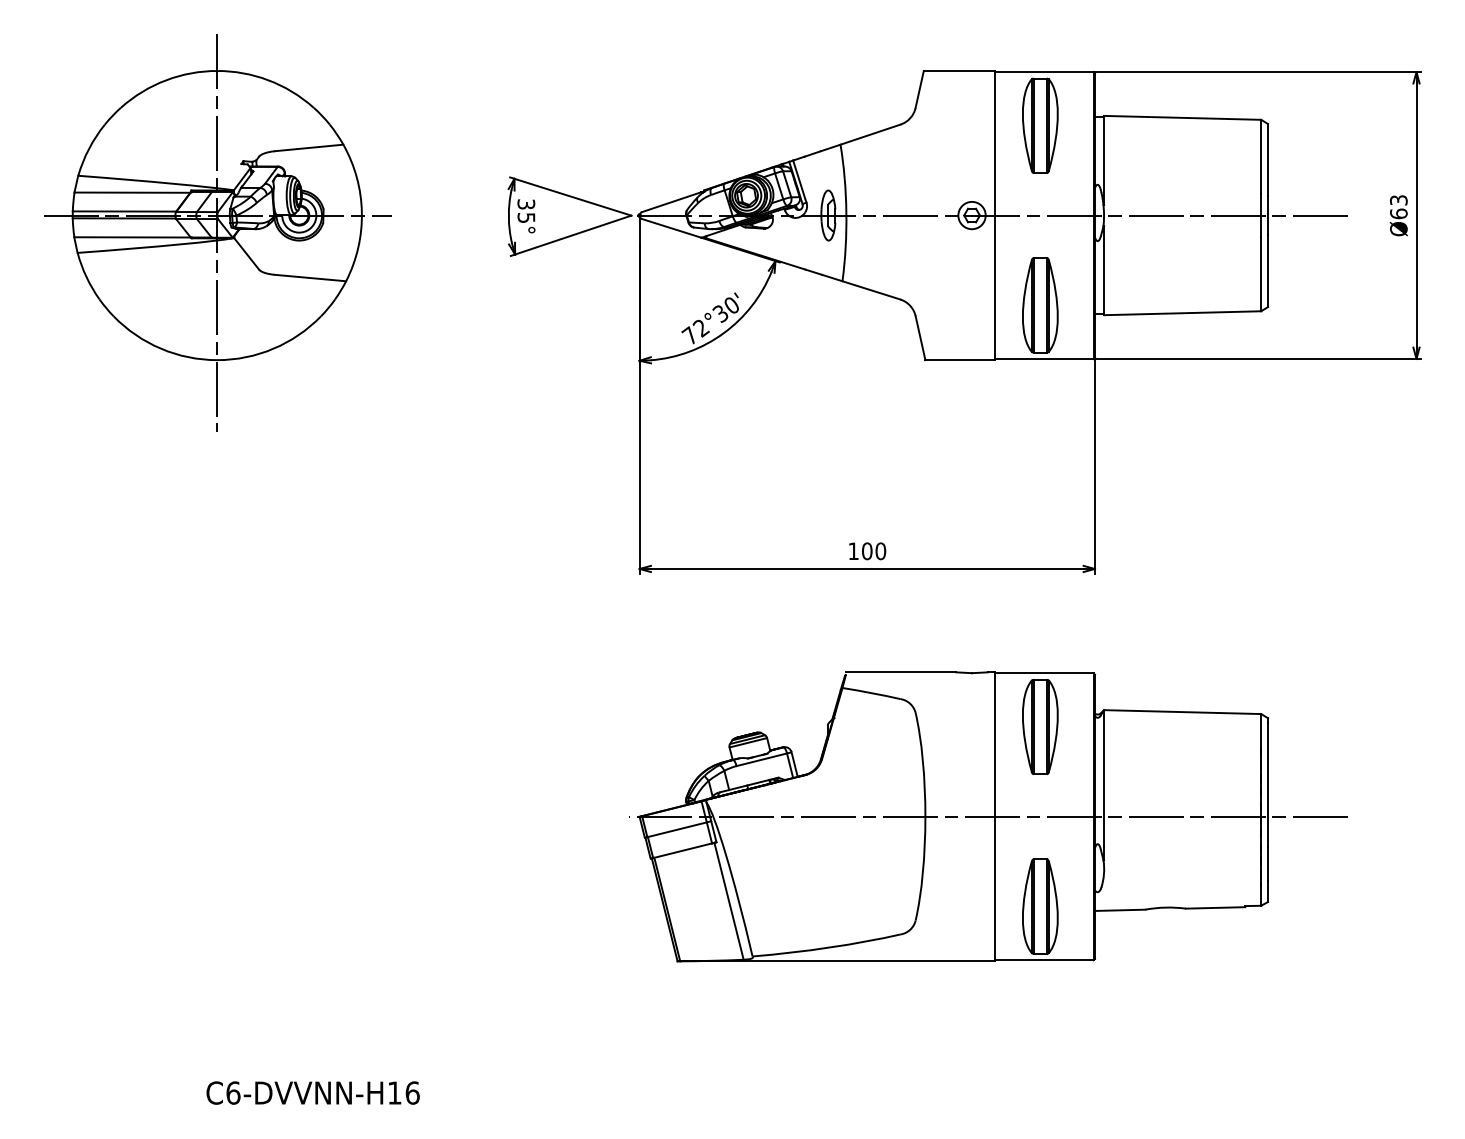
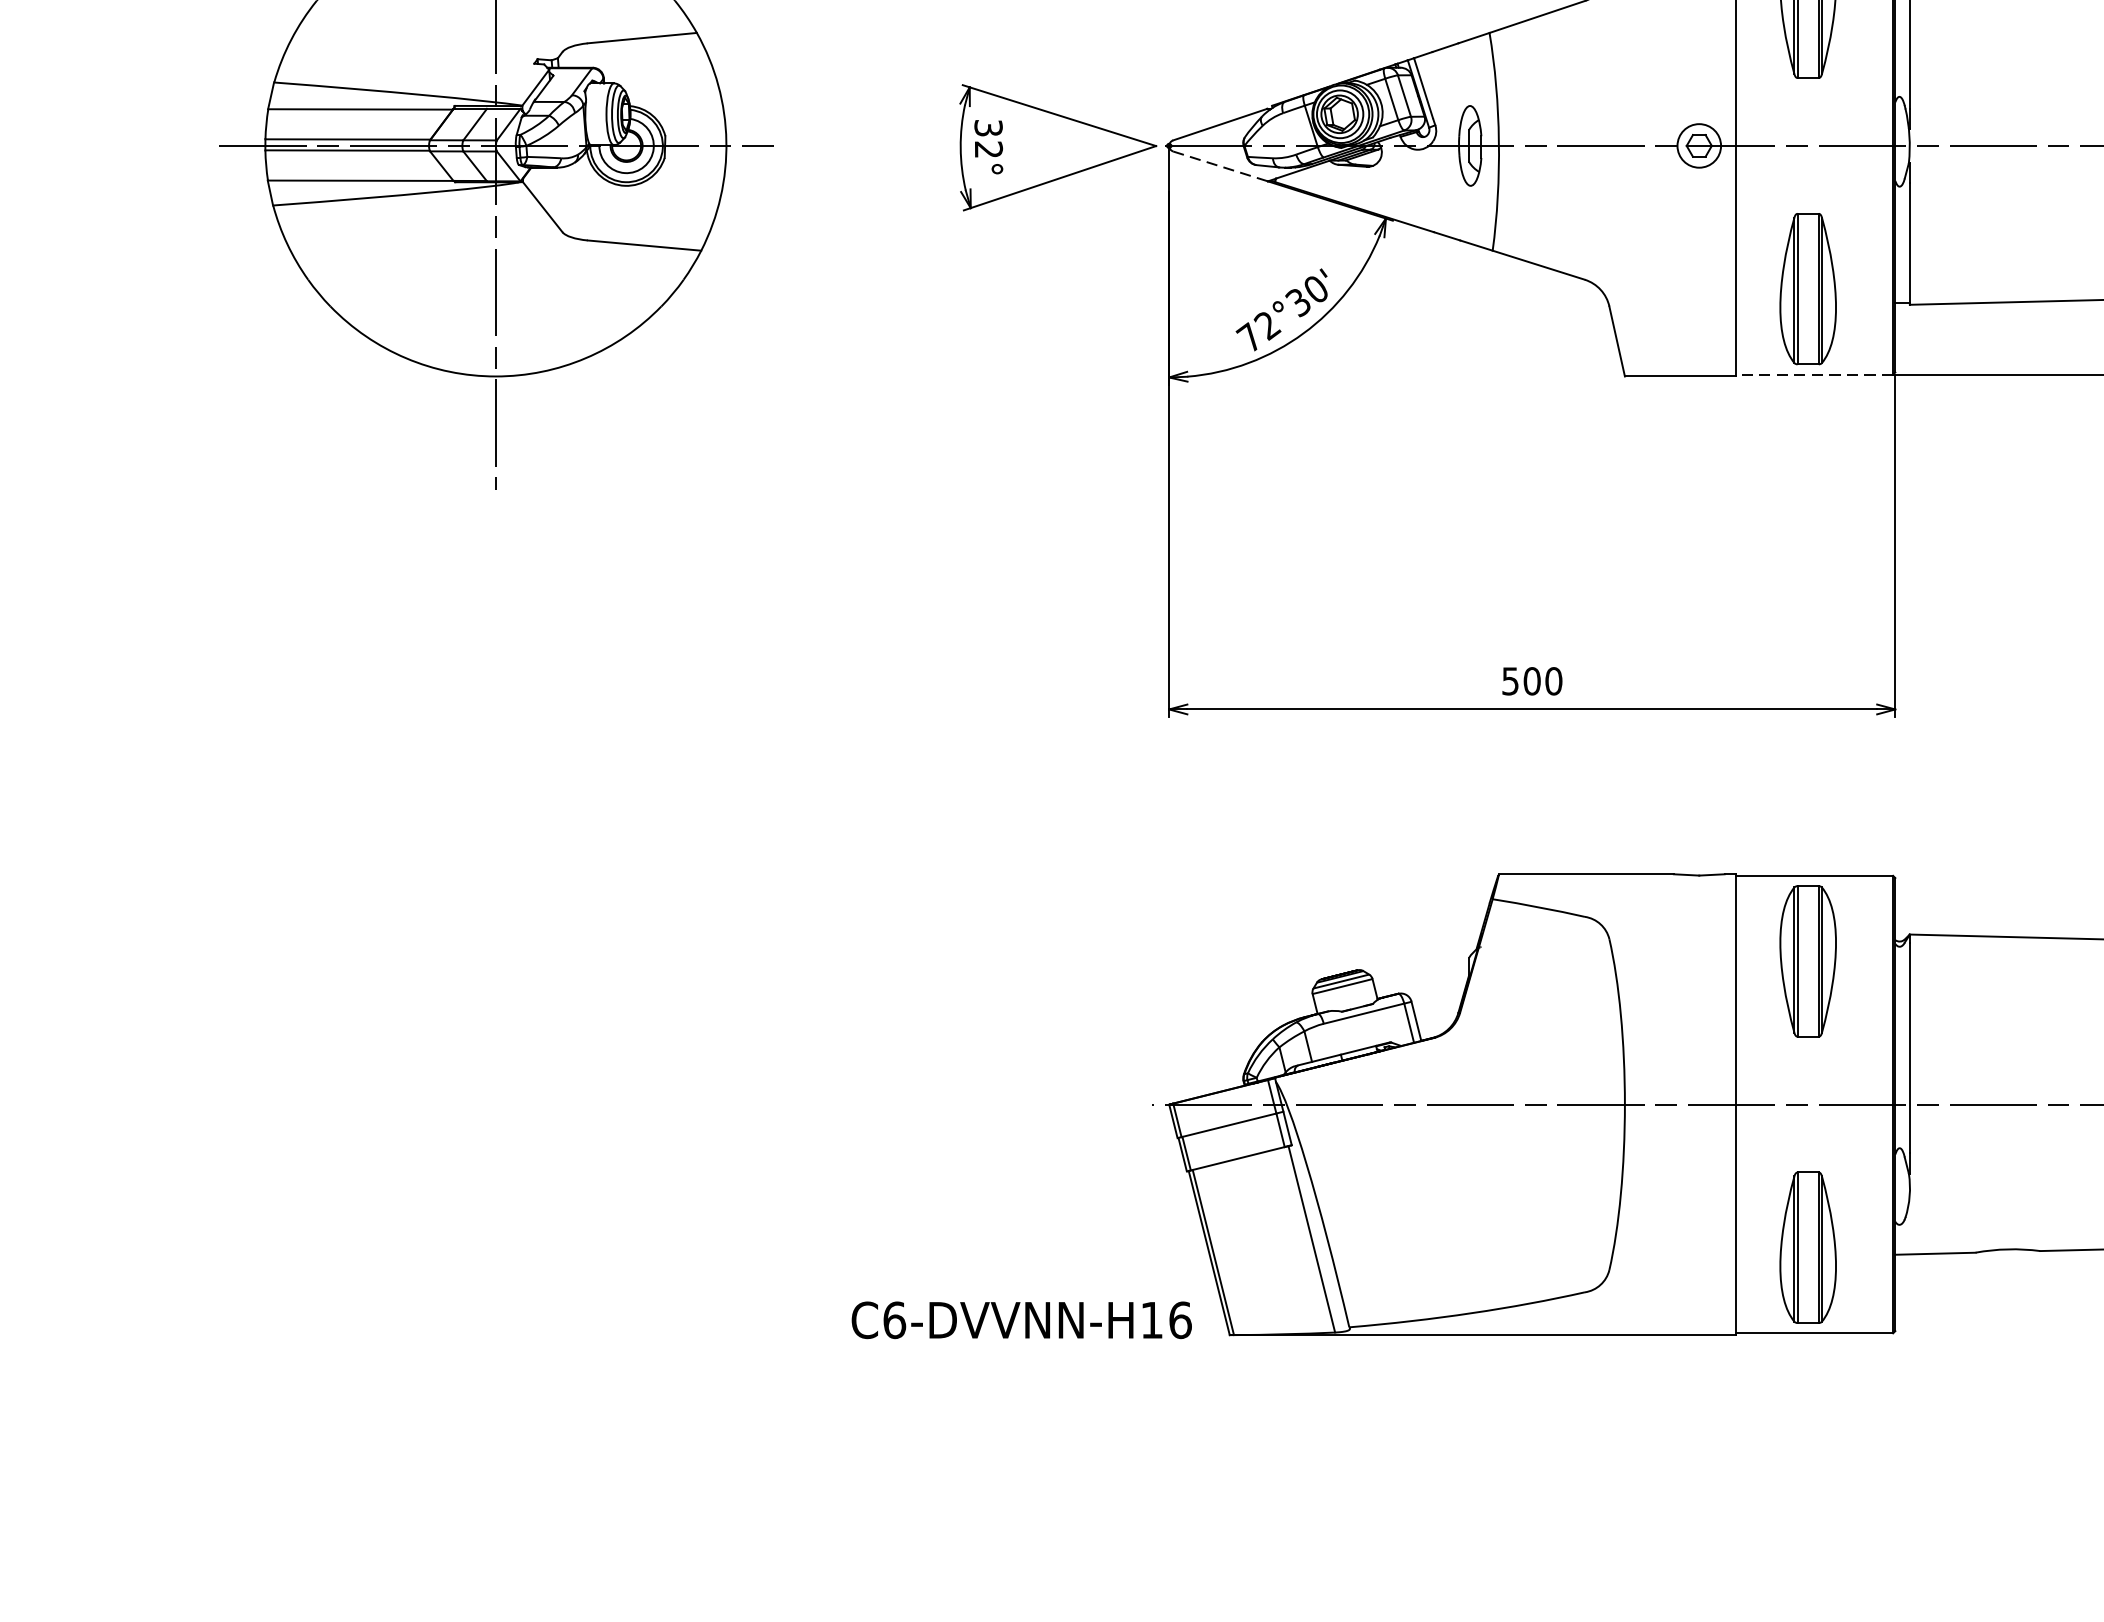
text: (526, 217) -> (988, 149), 35° -> 32°
line: (672, 228) -> (1221, 166), solid -> dashed
line: (1043, 359) -> (1813, 375), solid -> dashed
text: (853, 551) -> (1510, 681), 100 -> 500
text: (312, 1092) -> (1020, 1319), moved

